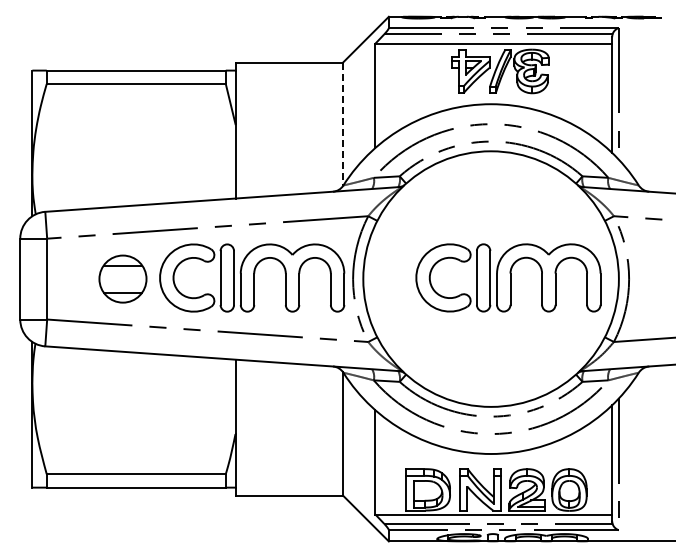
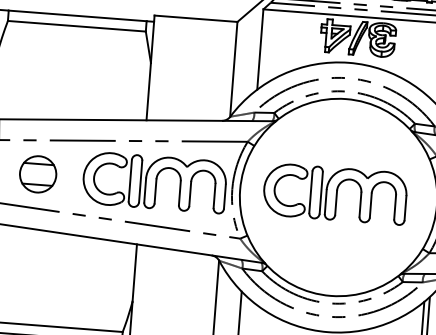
line: (343, 124) -> (234, 69), dashed -> solid
part: (508, 277) -> (335, 193), moved
part: (122, 278) -> (37, 173), moved

